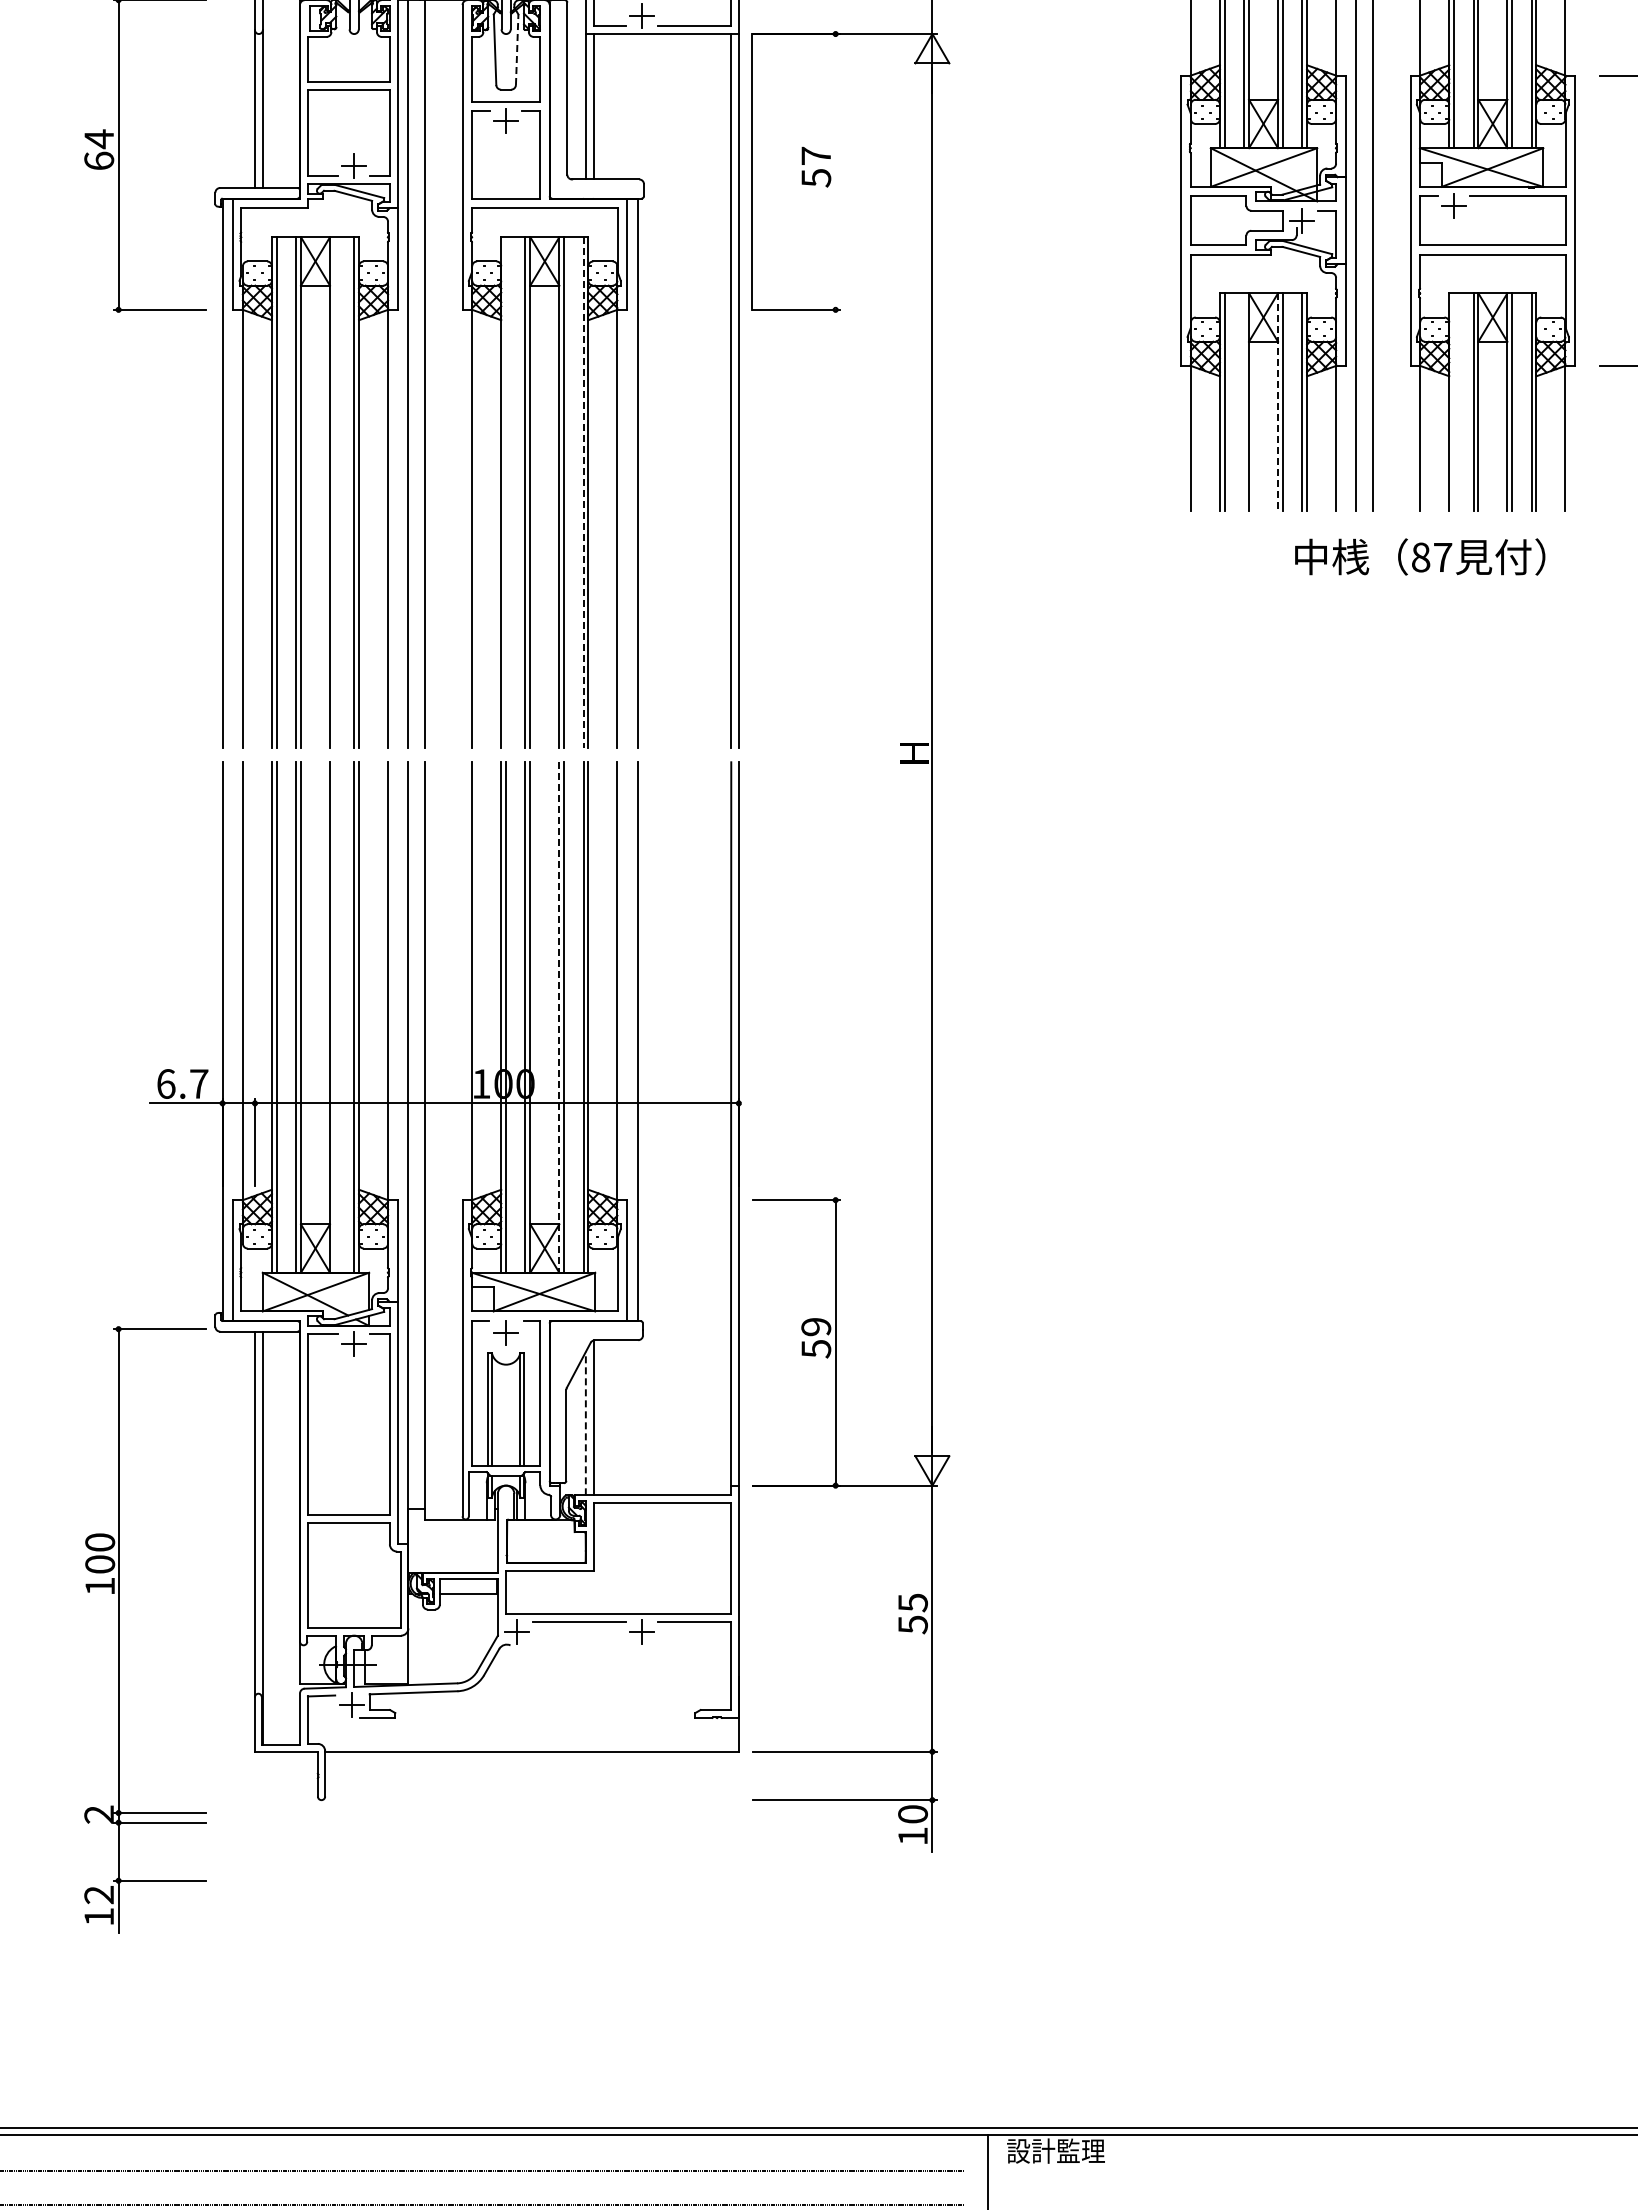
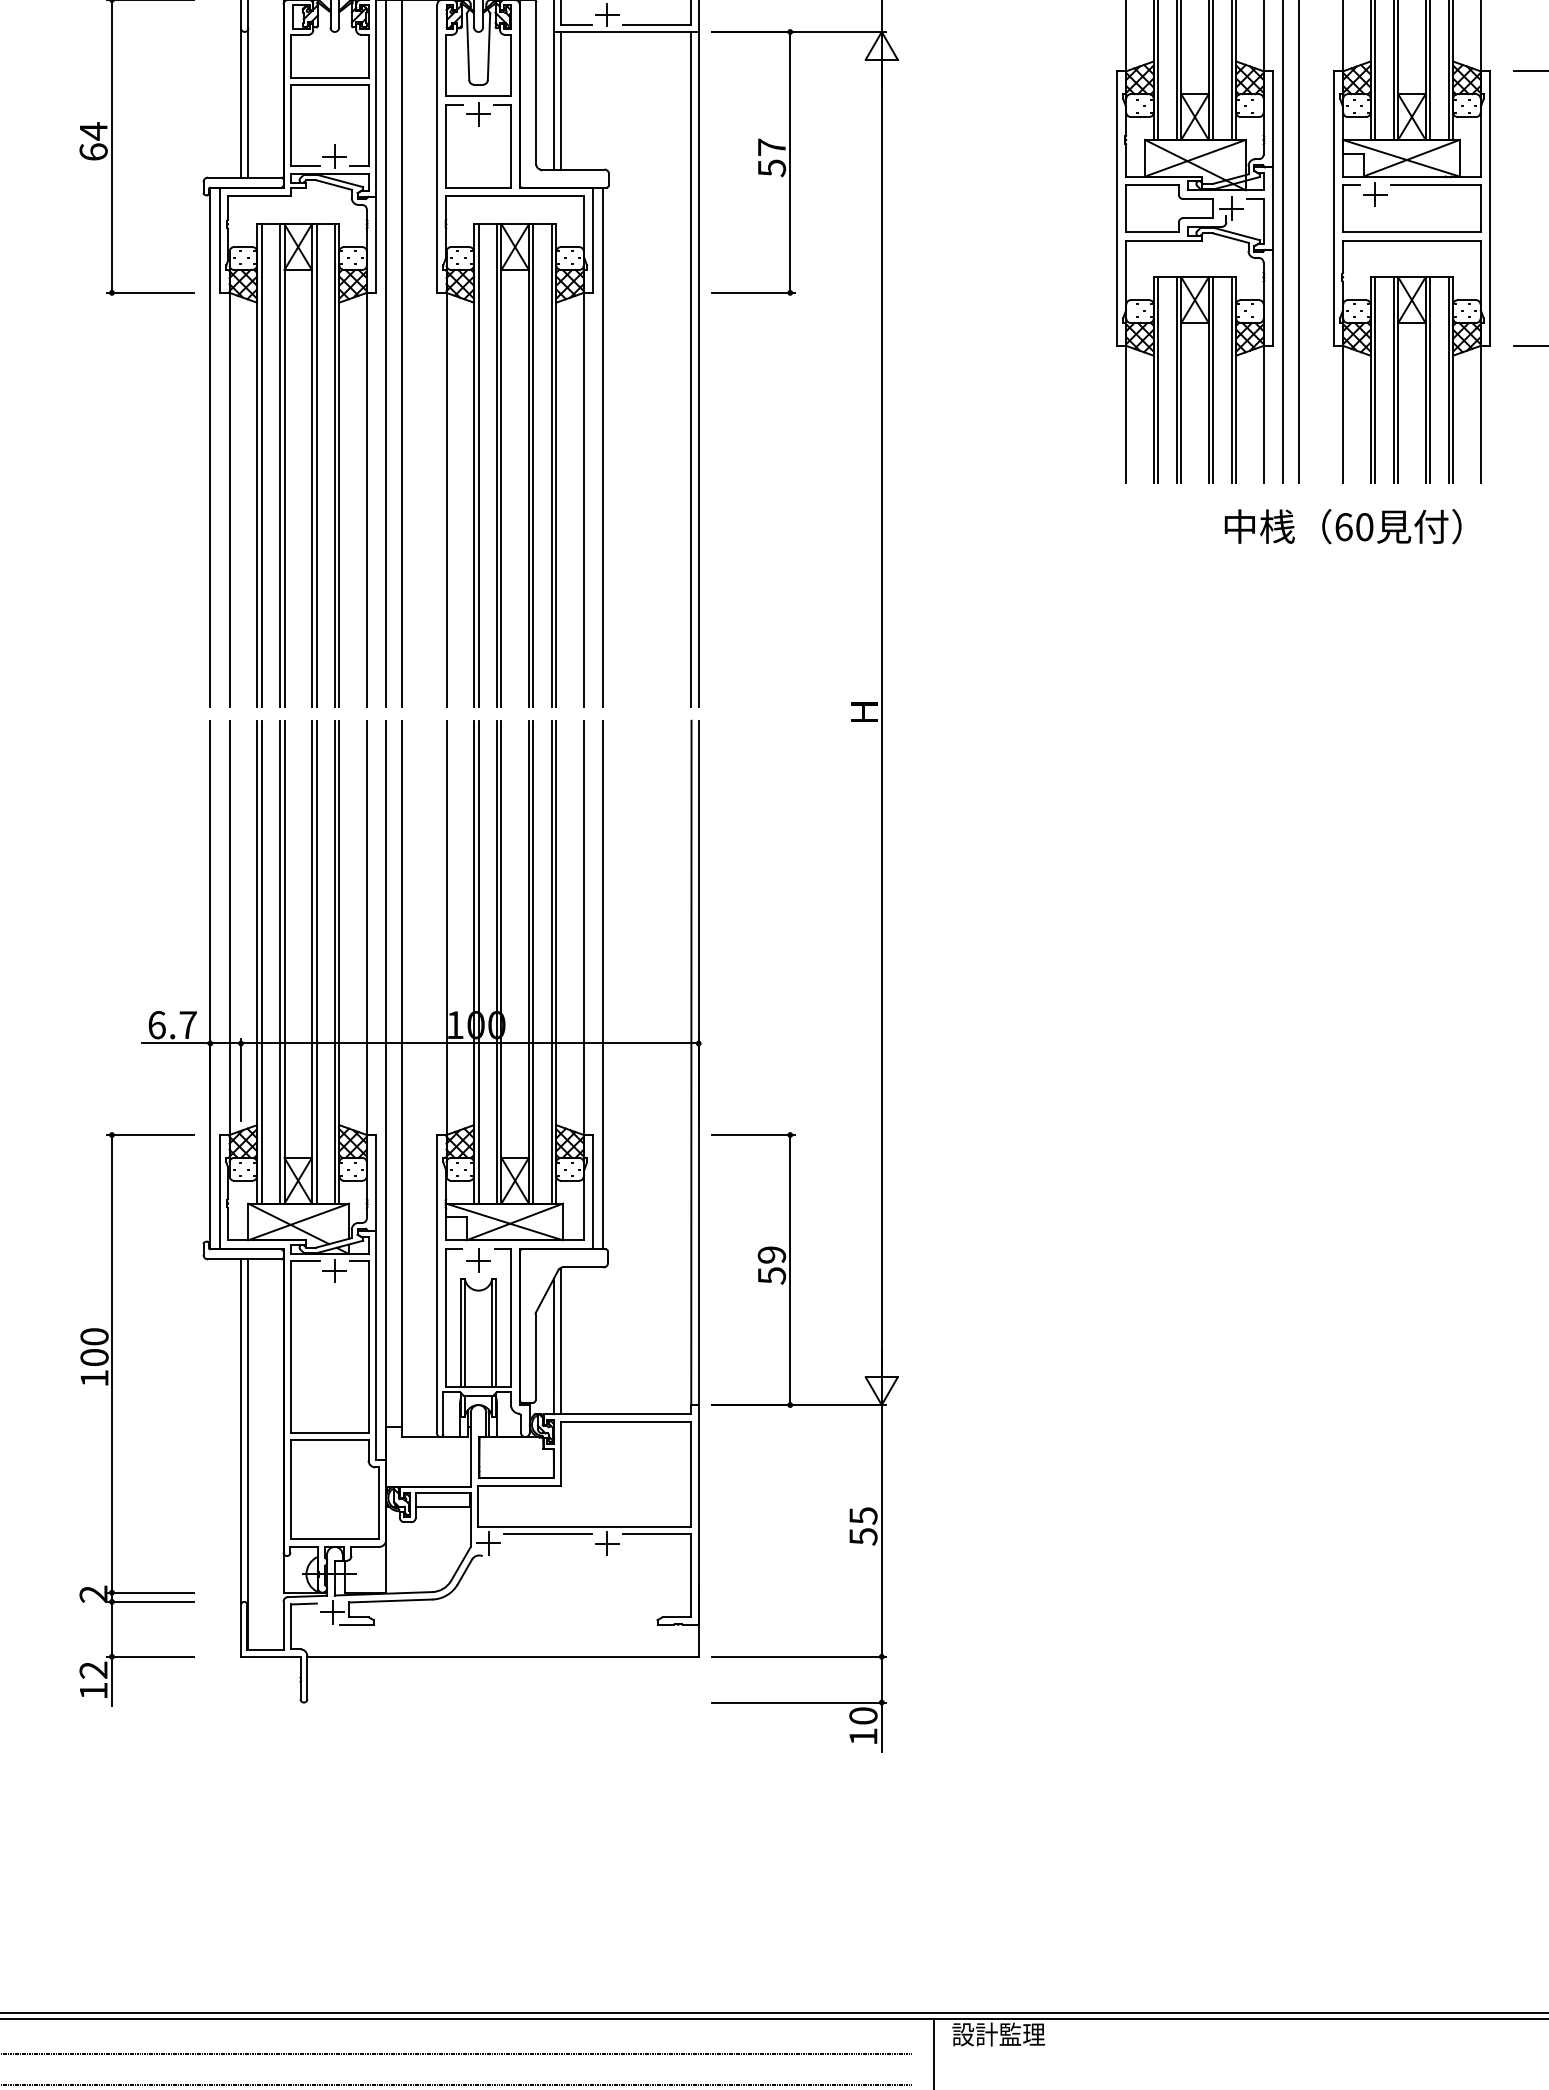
line: (517, 49) -> (489, 46), dashed -> solid
line: (751, 171) -> (790, 162), moved
line: (1244, 402) -> (1176, 380), added
line: (1278, 402) -> (1209, 380), dashed -> solid
line: (1454, 402) -> (1375, 380), added
line: (334, 492) -> (316, 465), added
line: (506, 492) -> (478, 465), added
line: (583, 493) -> (551, 466), dashed -> solid
text: (1432, 557) -> (1354, 527), 87 -> 60
line: (334, 1017) -> (316, 962), added
line: (559, 1018) -> (529, 963), dashed -> solid
line: (585, 1423) -> (553, 1346), dashed -> solid
part: (119, 1629) -> (112, 1419), moved

